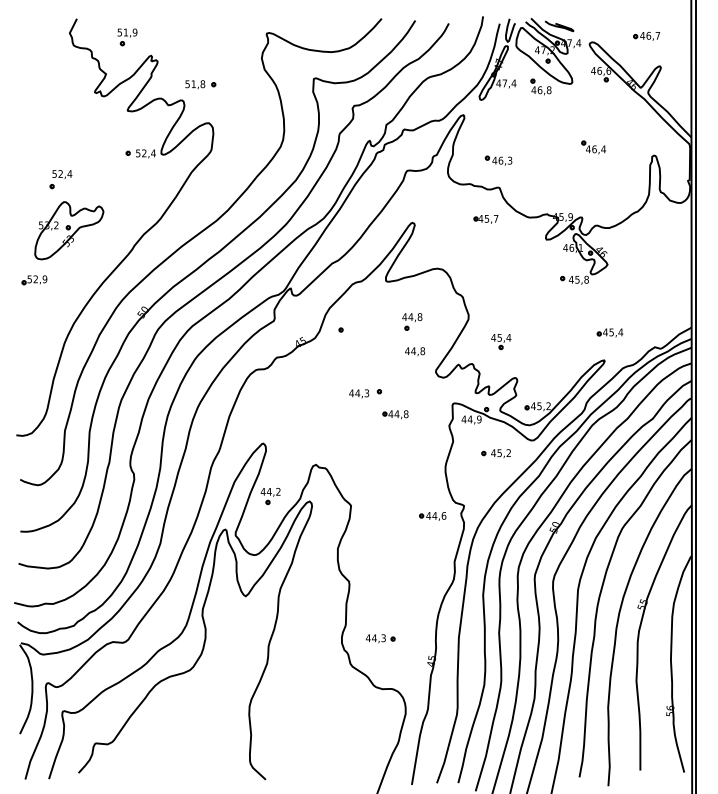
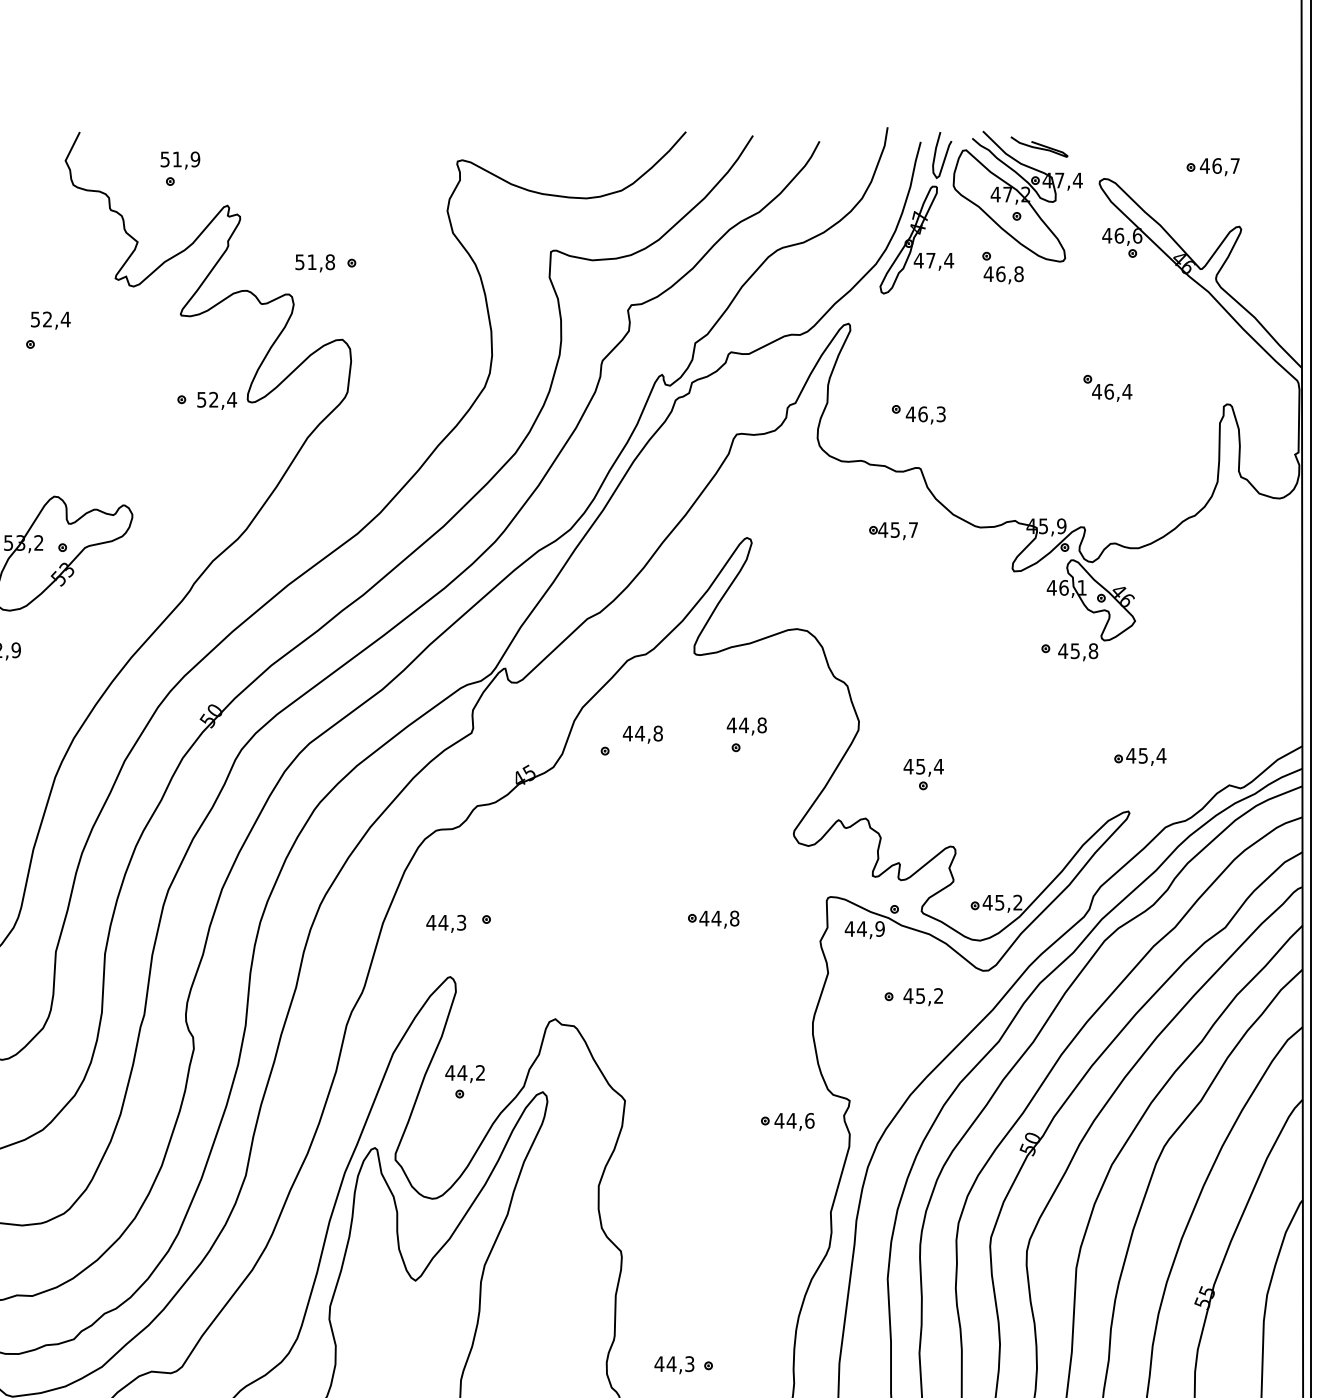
part: (60, 179) -> (47, 330), moved
text: (415, 351) -> (643, 734), moved
part: (365, 393) -> (458, 923), moved

